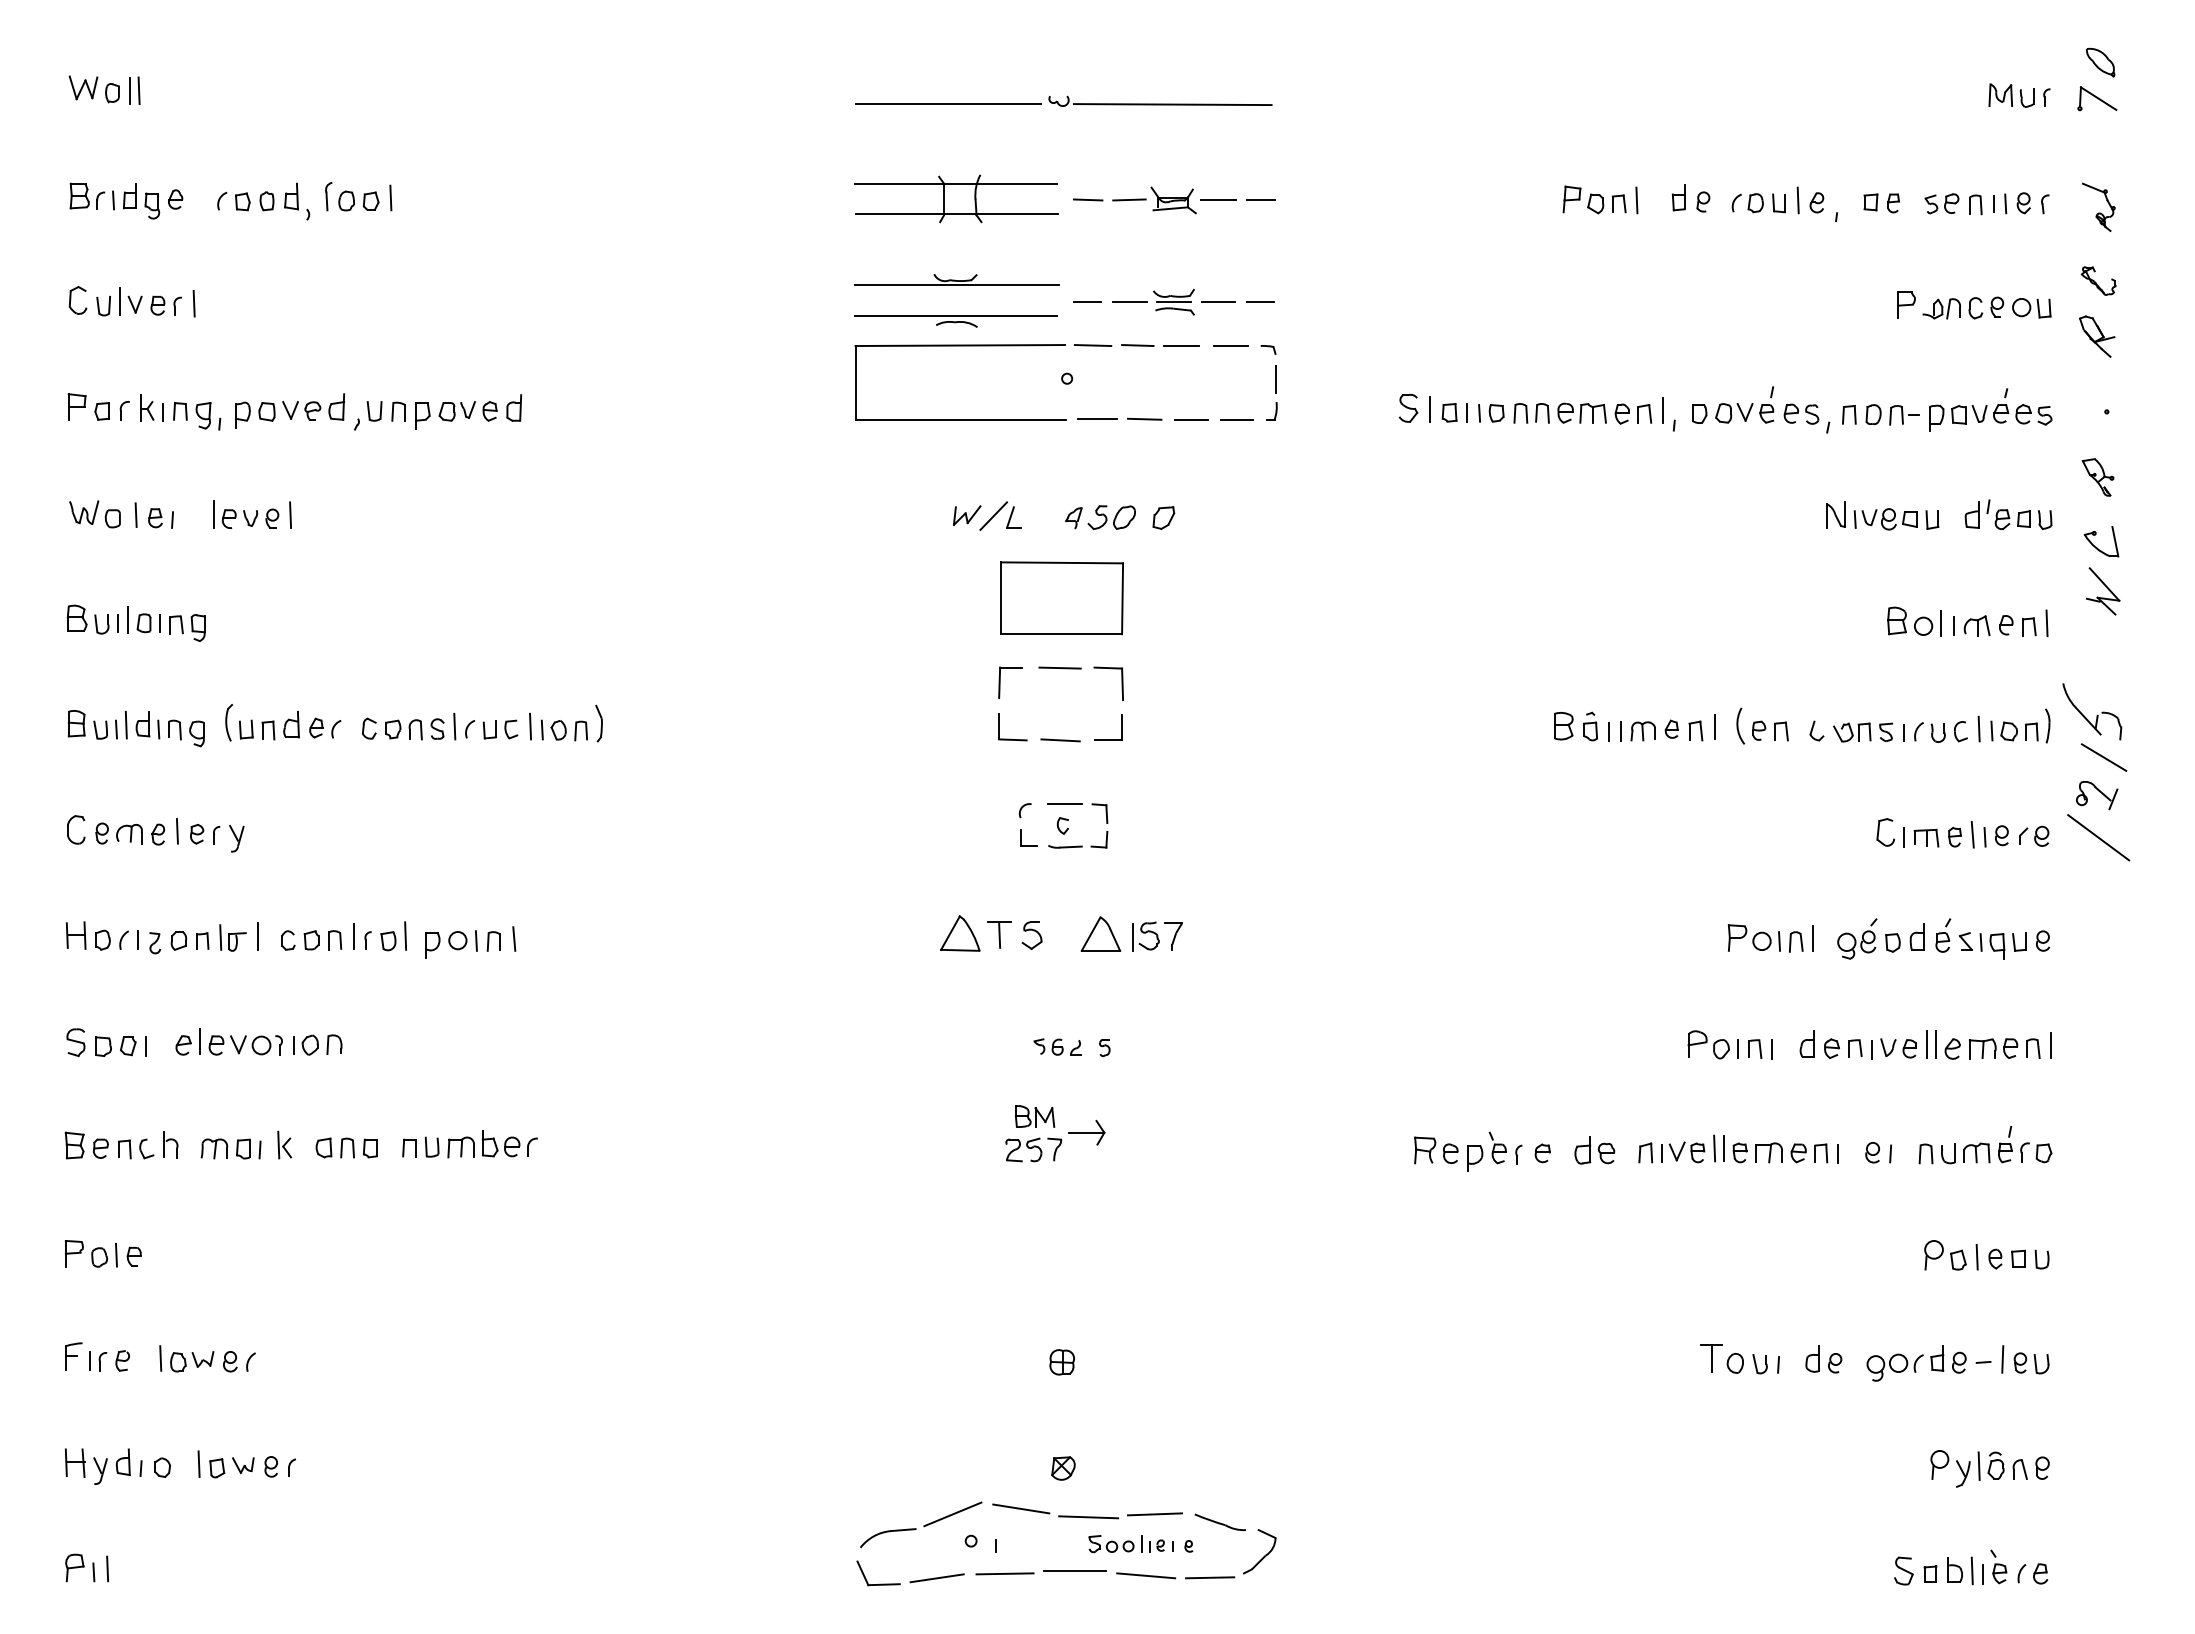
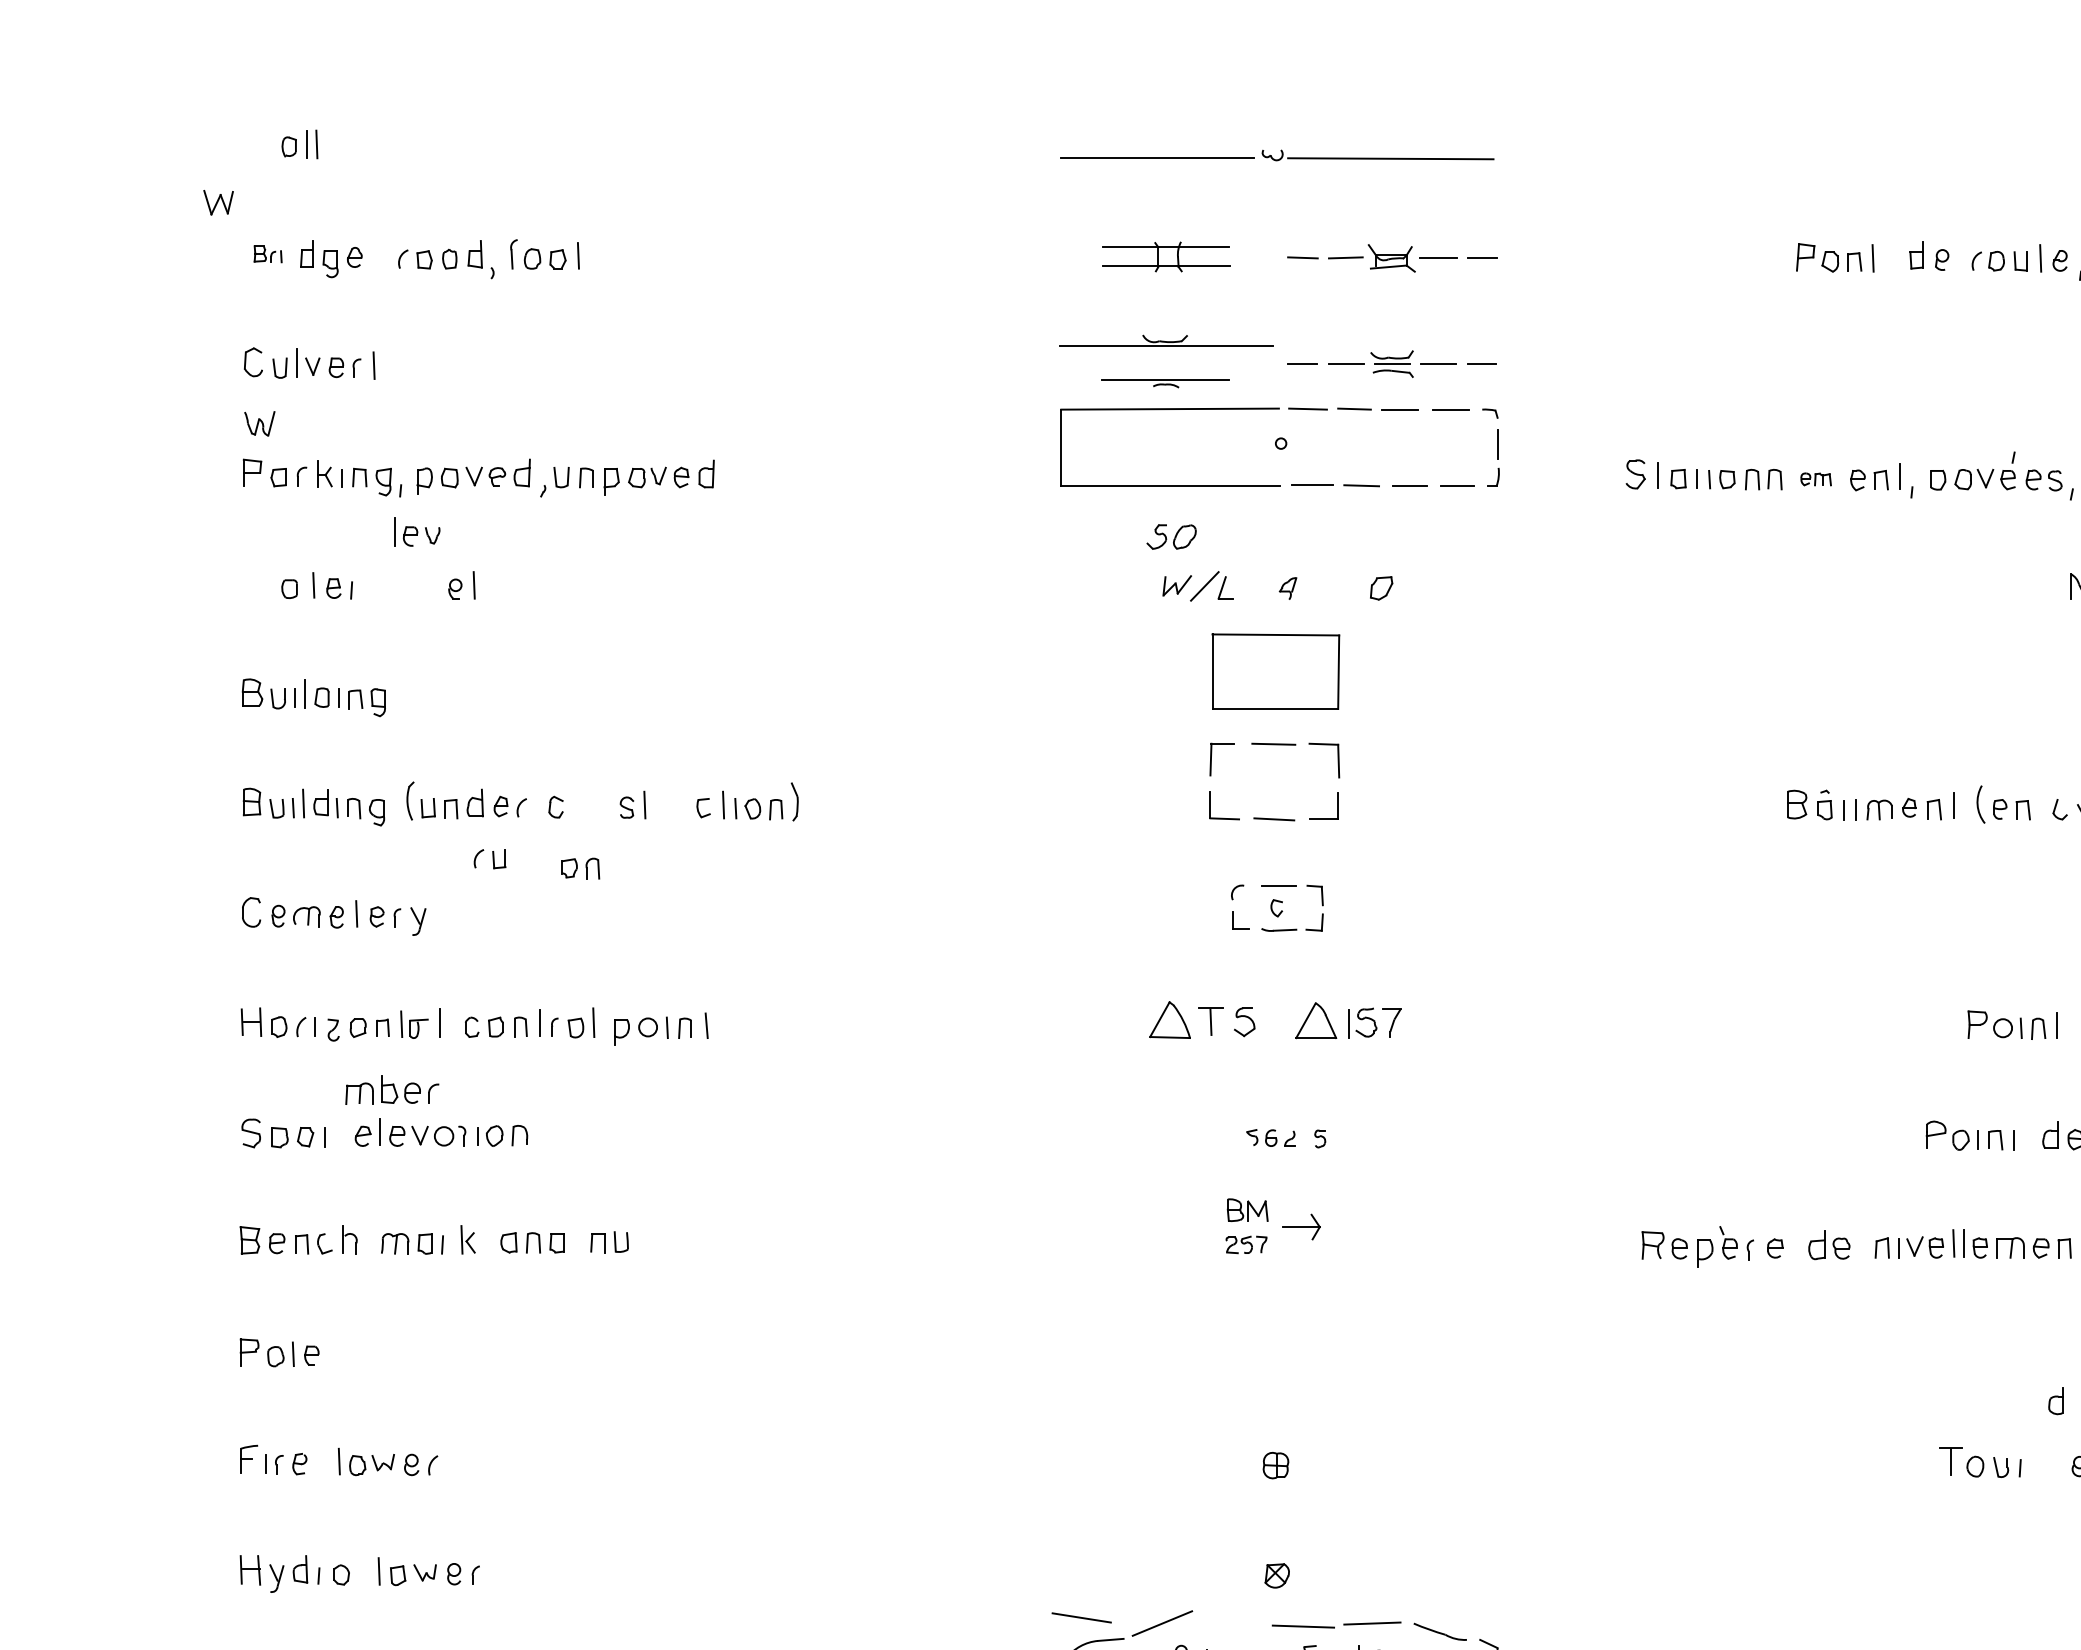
part: (83, 87) -> (218, 202), moved
part: (91, 196) -> (267, 254), size x0.6
part: (956, 198) -> (1166, 256), size x0.6
part: (955, 321) -> (1165, 384), size x0.6
part: (1581, 412) -> (1815, 478), size x0.6
part: (84, 512) -> (260, 423), moved
part: (235, 514) -> (417, 531), moved
part: (1111, 517) -> (1171, 536), moved
part: (403, 729) -> (580, 868), moved
part: (480, 729) -> (489, 858), moved
part: (492, 1144) -> (392, 1090), moved
part: (1033, 1149) -> (1246, 1244), size x0.7
part: (1812, 1358) -> (2055, 1400), moved
line: (1021, 1508) -> (1081, 1617), moved

